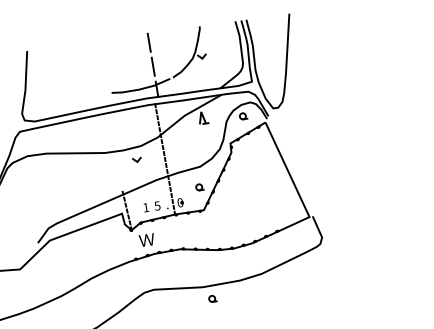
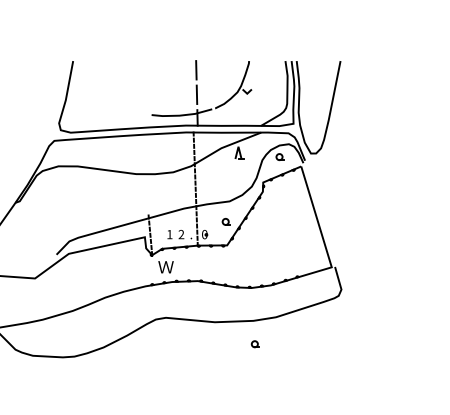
line: (136, 159) -> (166, 185), removed
text: (157, 205) -> (181, 234), 5 -> 2
part: (211, 299) -> (254, 344), moved

